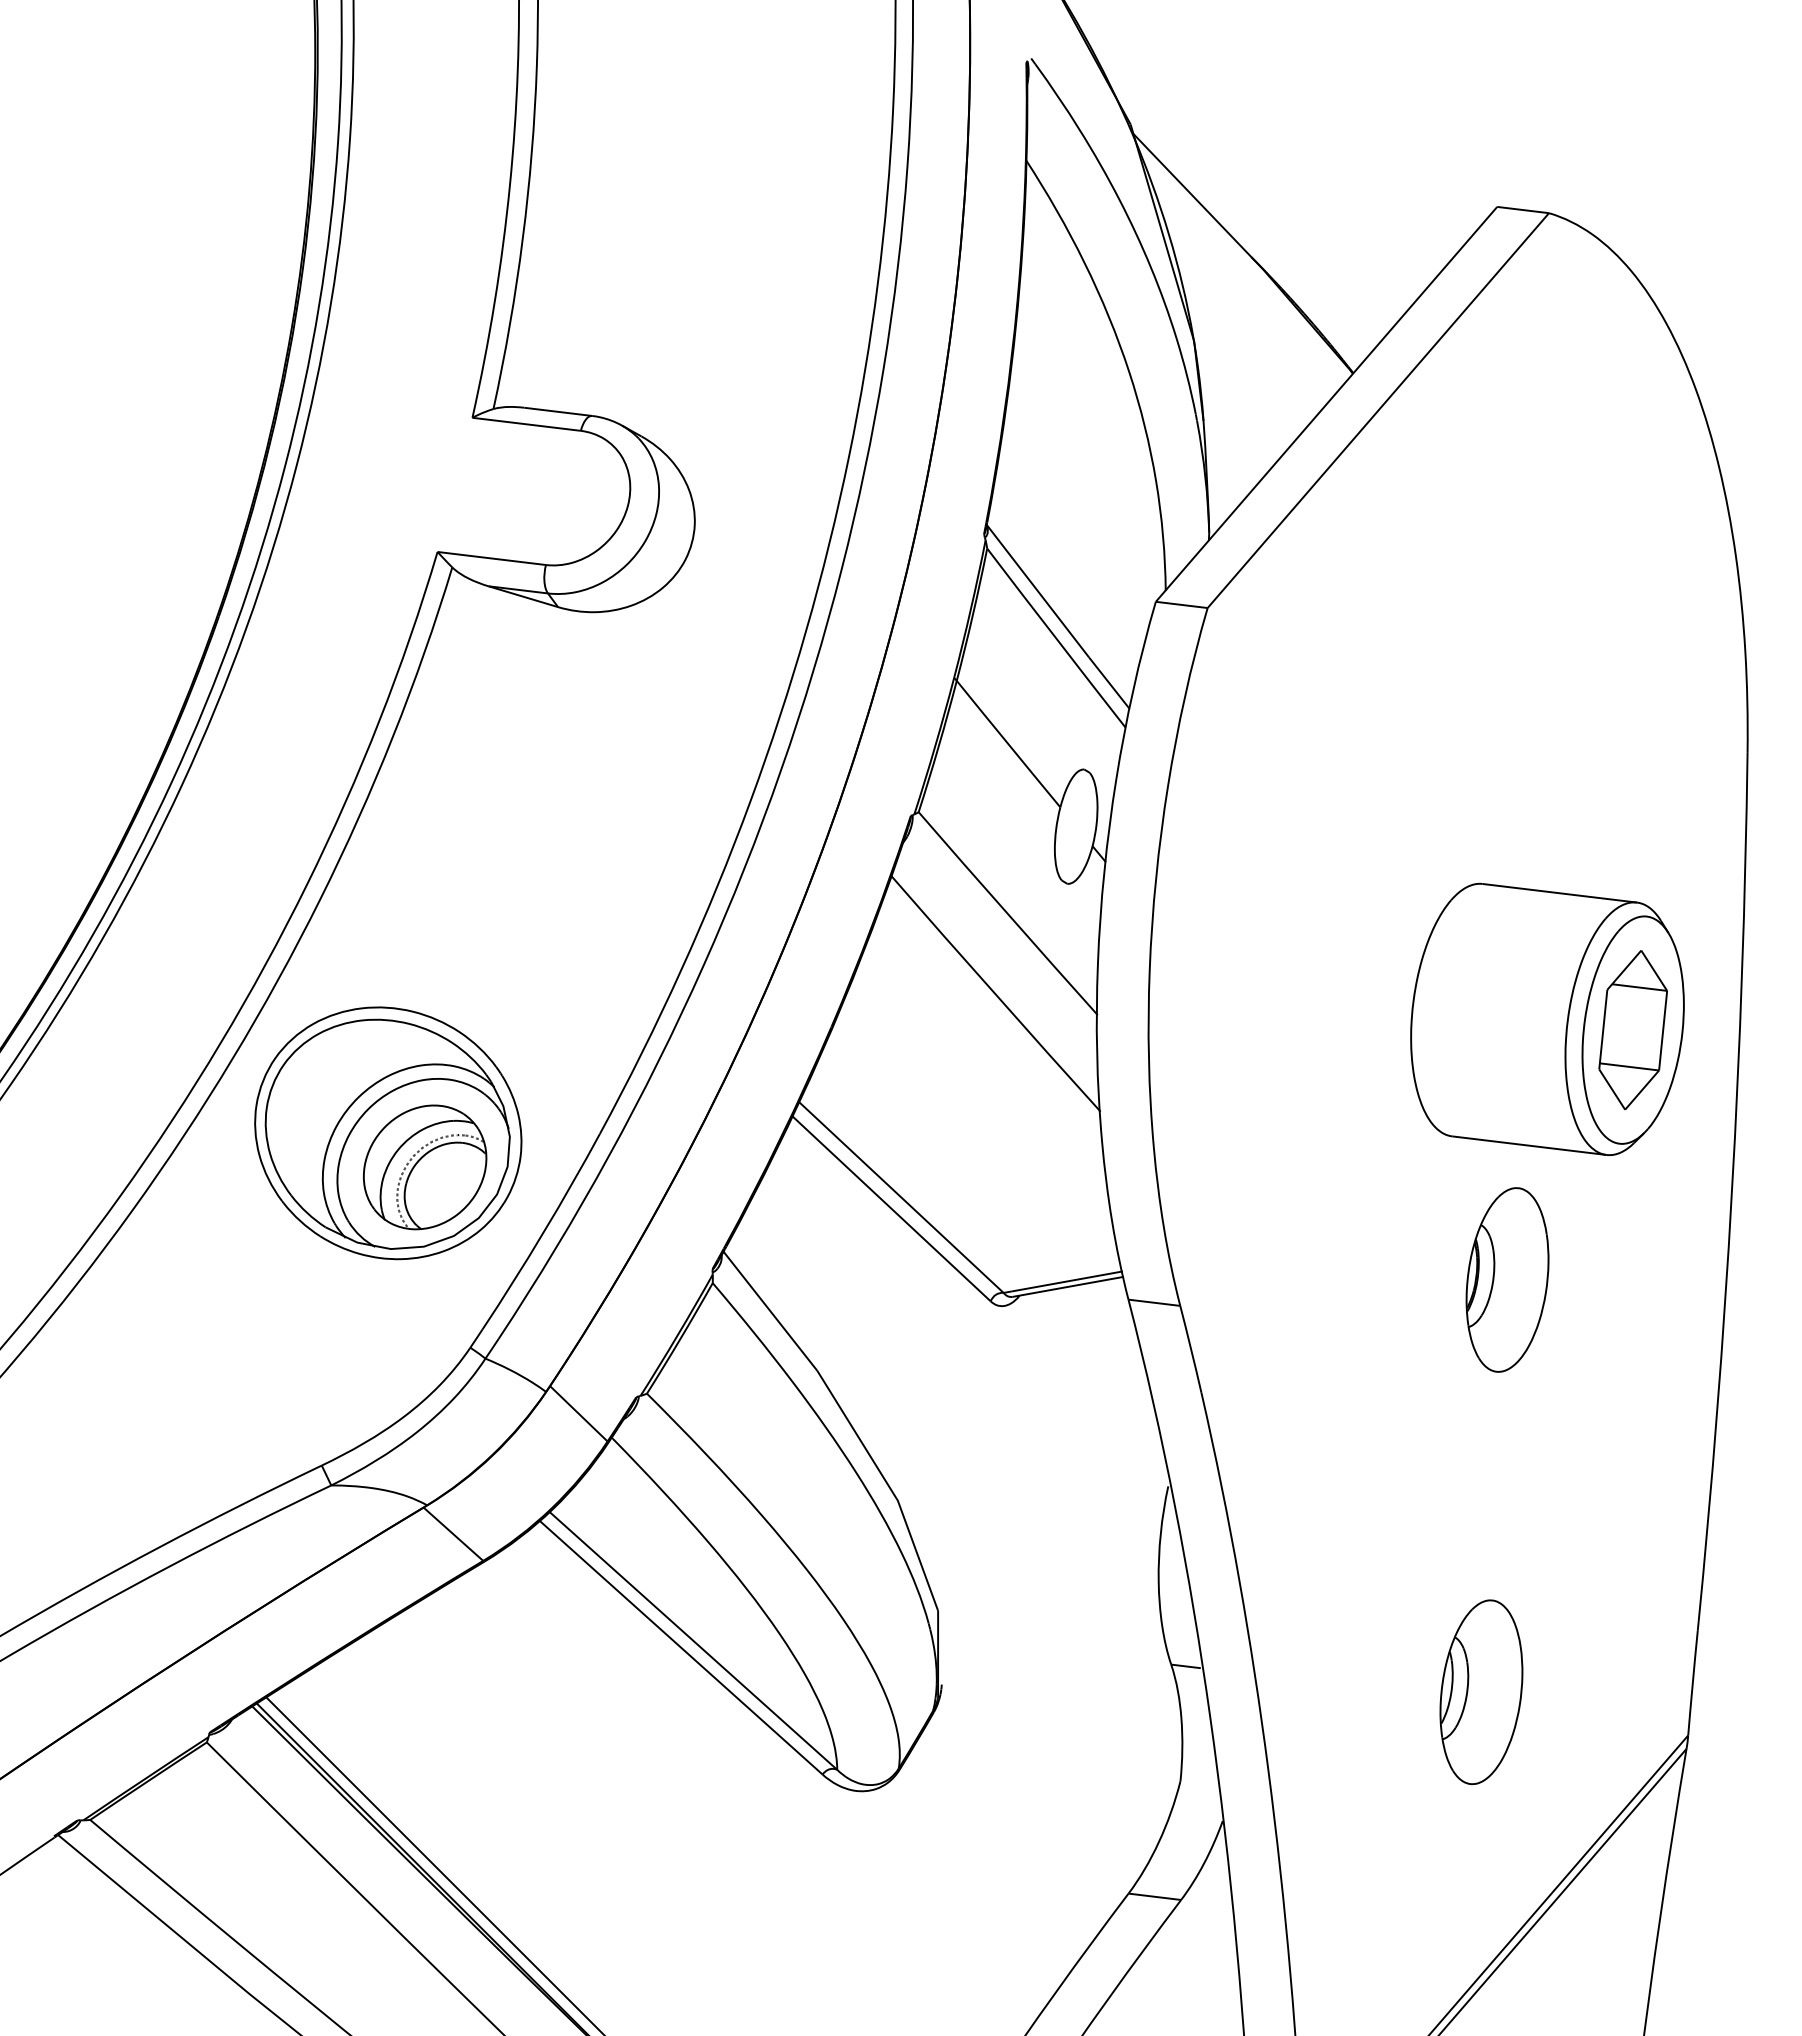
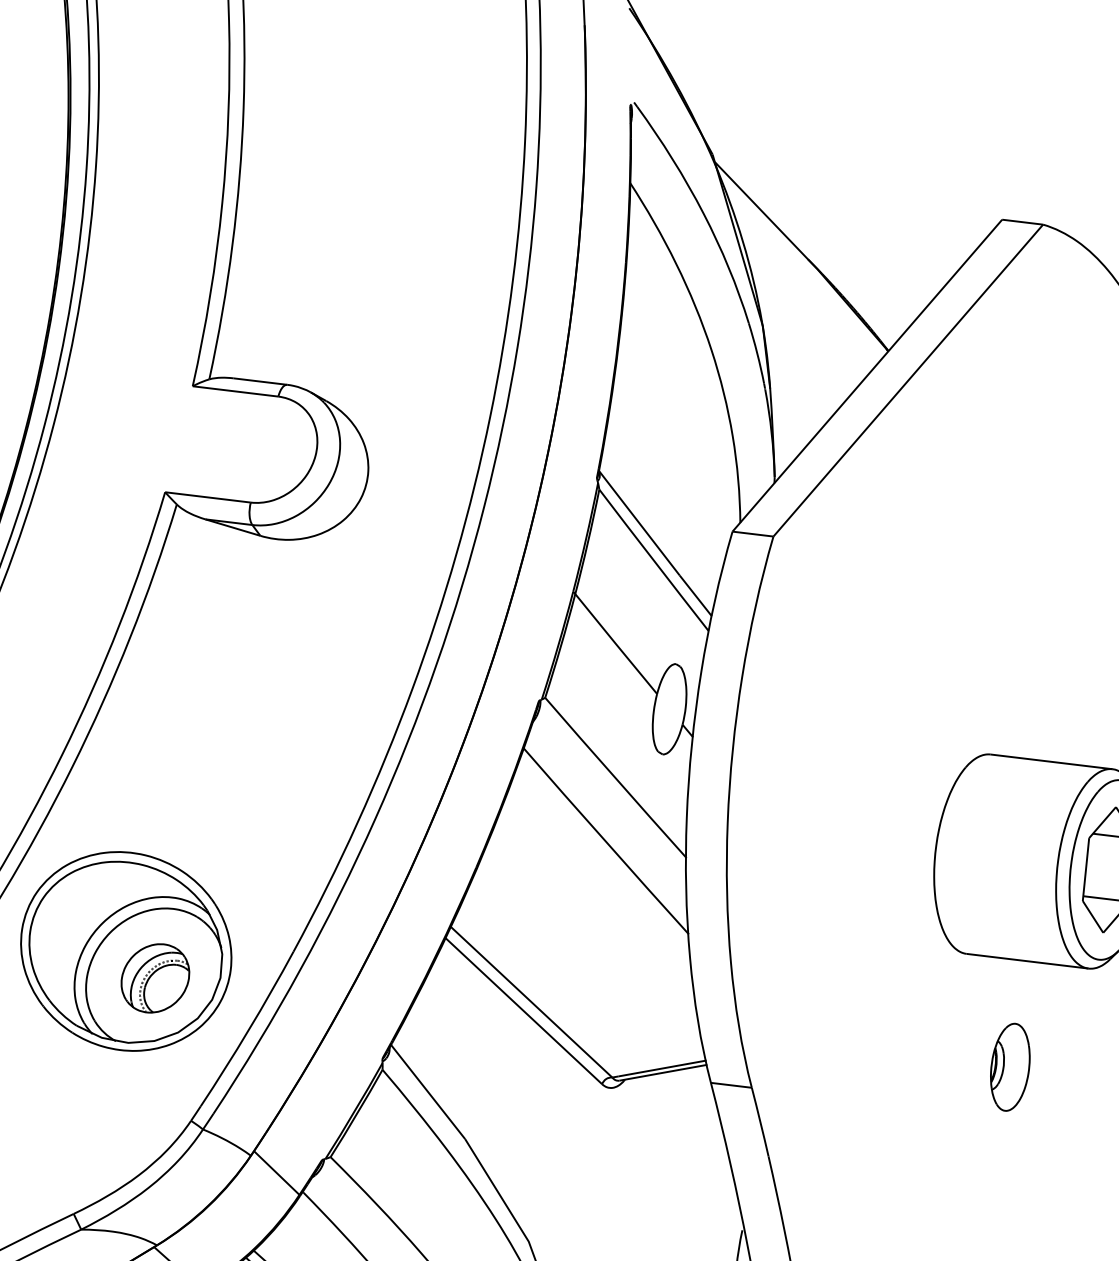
part: (425, 1167) -> (155, 978), size x0.7
part: (1507, 1279) -> (1010, 1066), size x0.6

